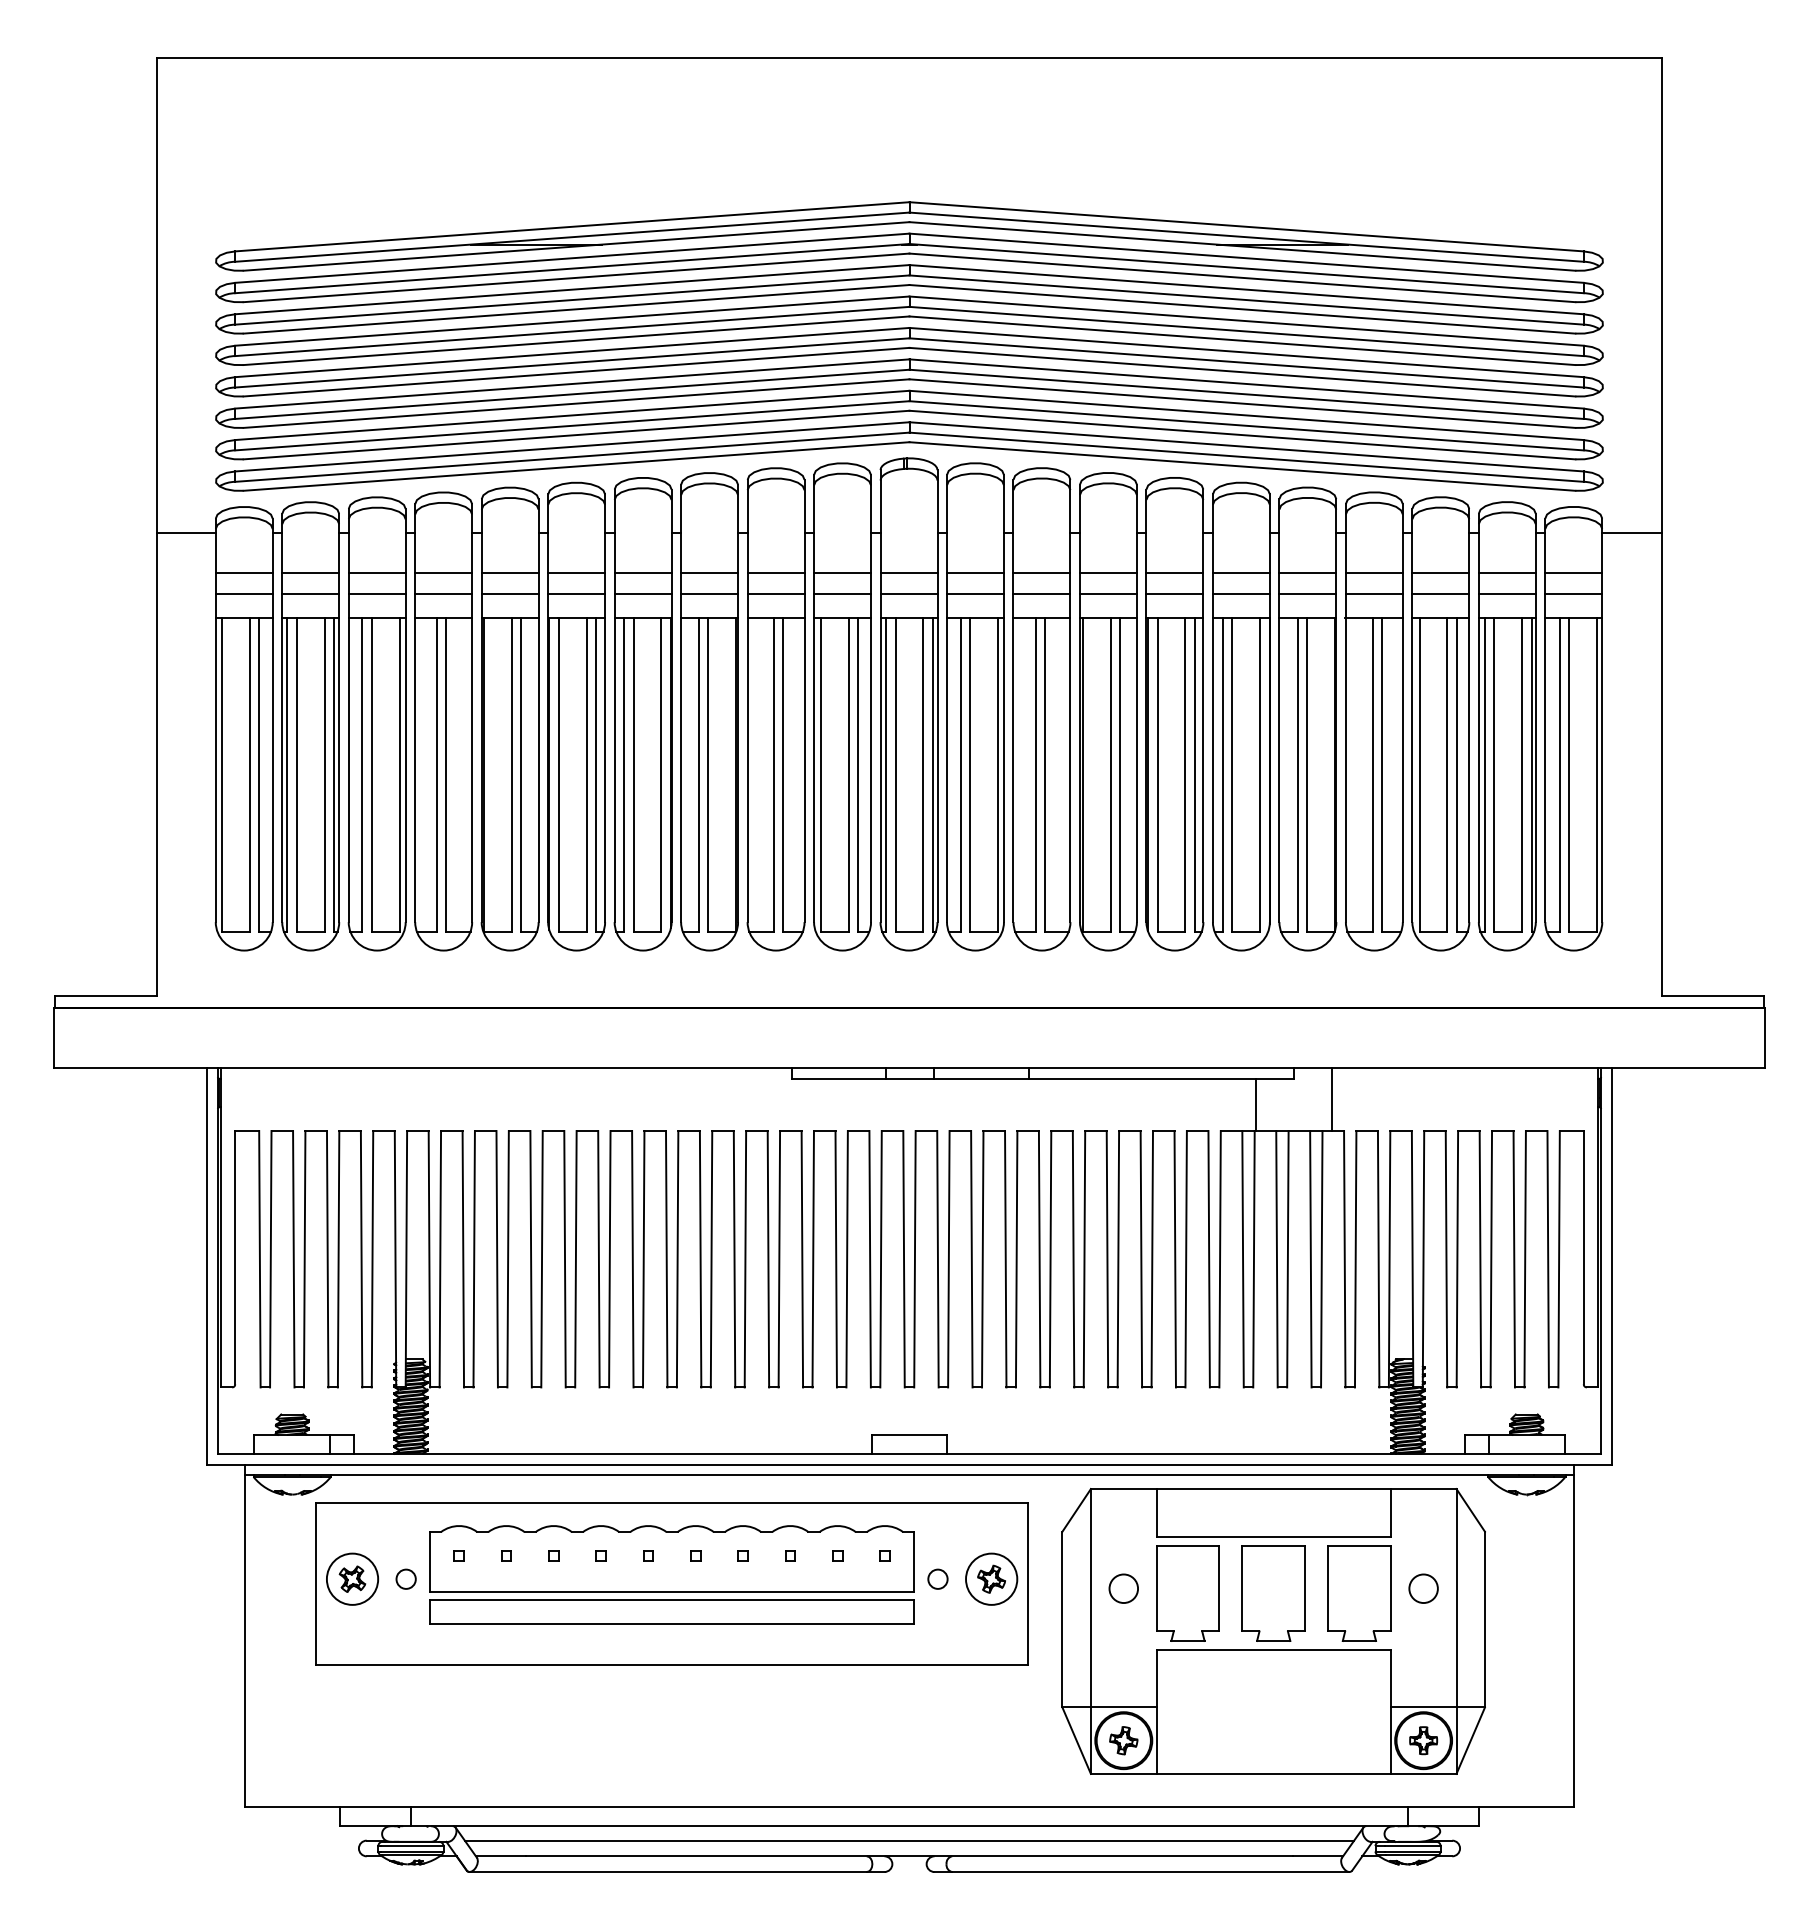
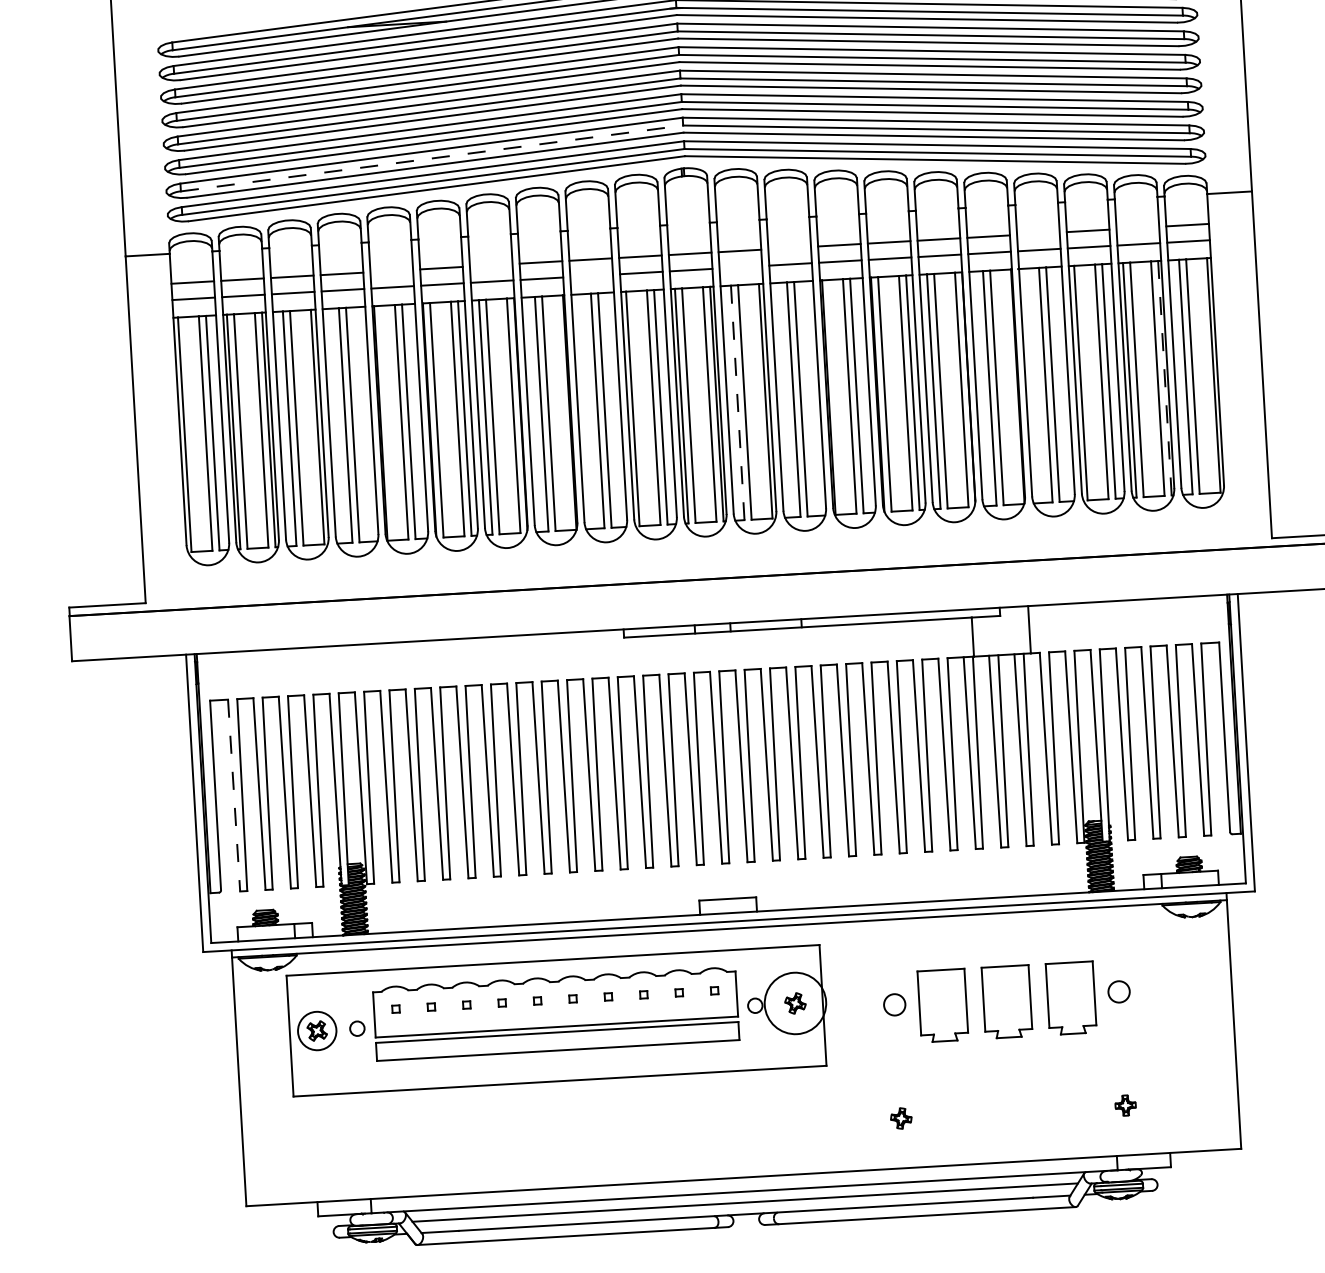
line: (572, 425) -> (432, 158), solid -> dashed
line: (509, 572) -> (391, 270), removed
line: (642, 572) -> (490, 265), removed
line: (1041, 572) -> (789, 247), removed
line: (1373, 572) -> (1037, 233), removed
line: (1506, 572) -> (1137, 227), removed
line: (775, 594) -> (591, 275), removed
line: (975, 594) -> (740, 267), removed
line: (960, 774) -> (737, 402), solid -> dashed
line: (1531, 774) -> (1164, 377), solid -> dashed
line: (259, 1259) -> (233, 795), solid -> dashed
circle: (991, 1578) -> (795, 1002), size x1.6
part: (1273, 1631) -> (1008, 1030), removed

